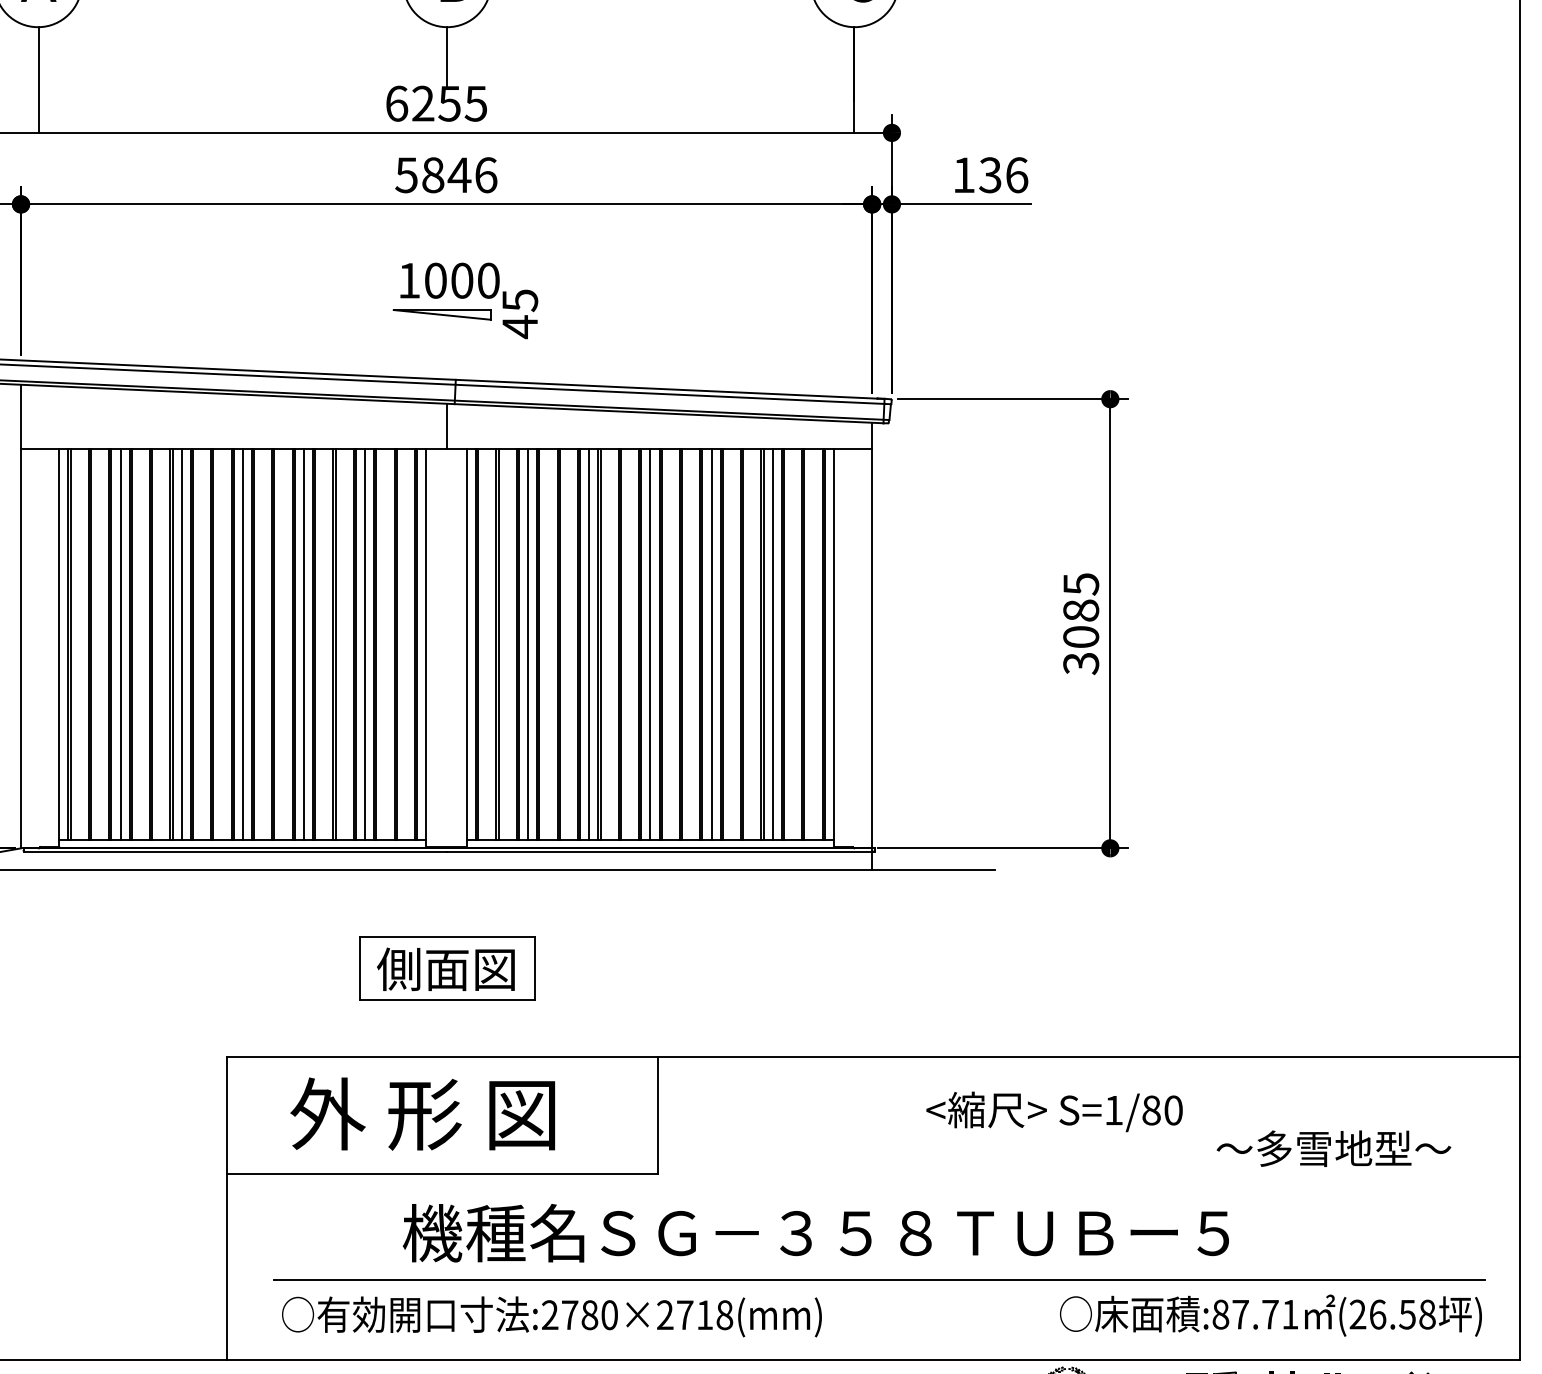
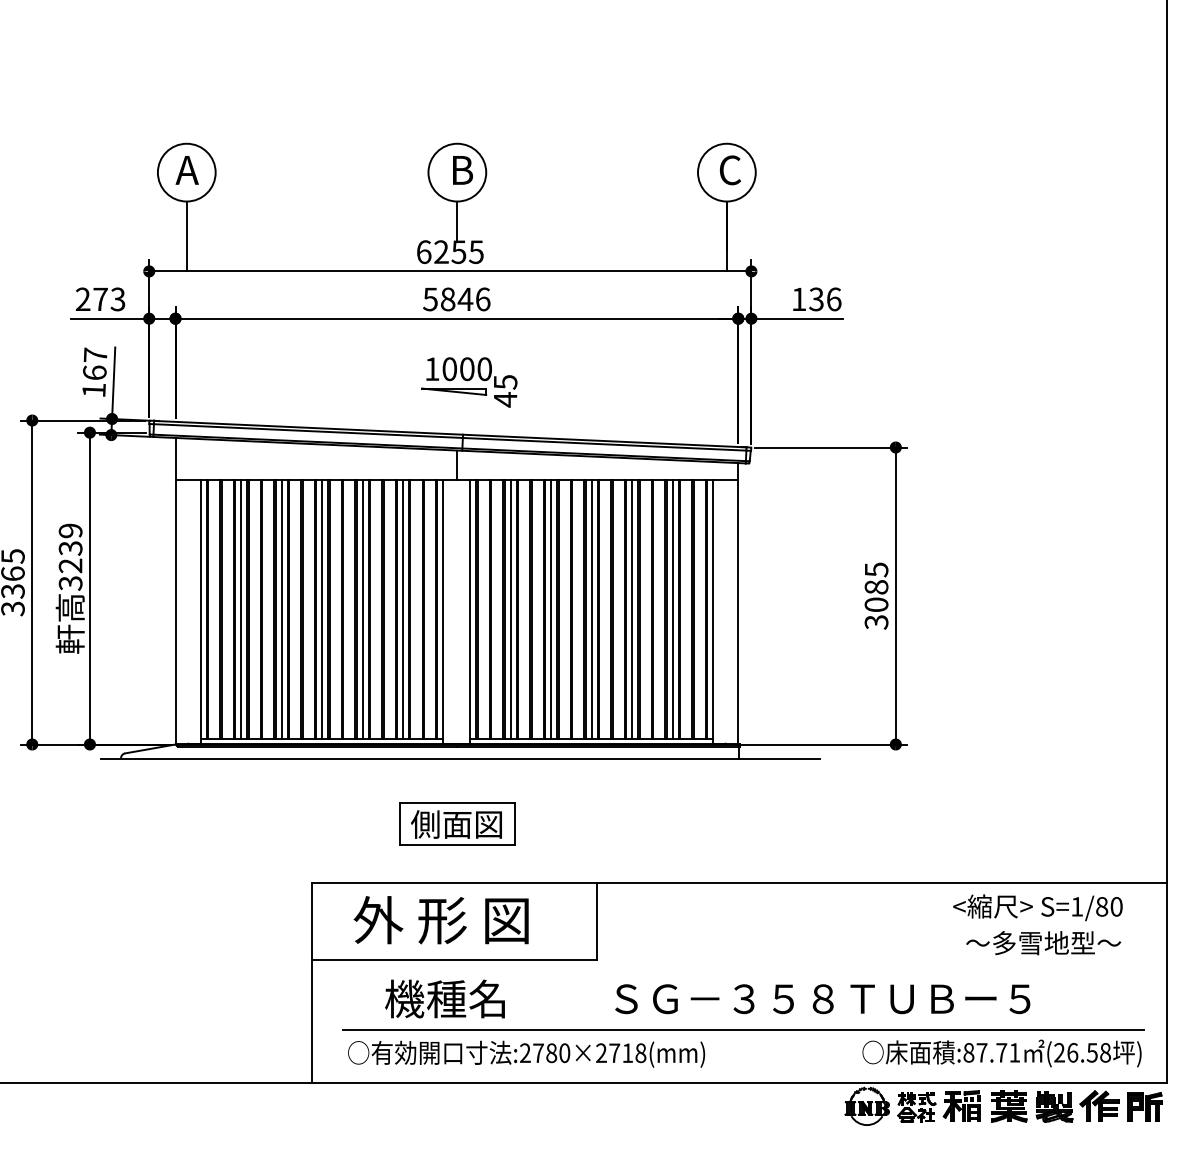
text: (1053, 1111) -> (1037, 907), moved
text: (492, 1232) -> (444, 998), moved
text: (914, 1233) -> (822, 999), moved

